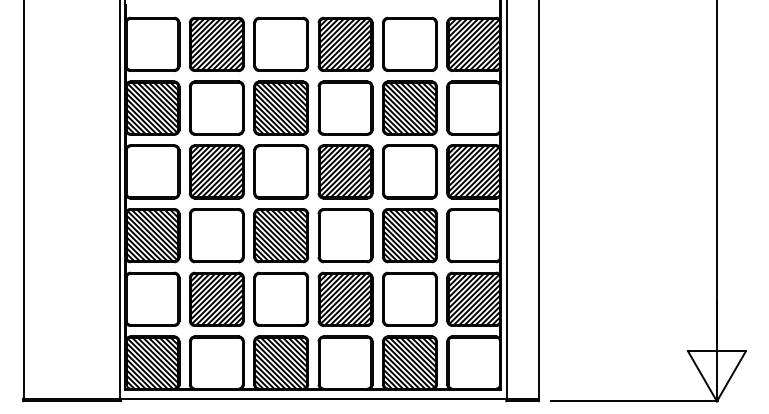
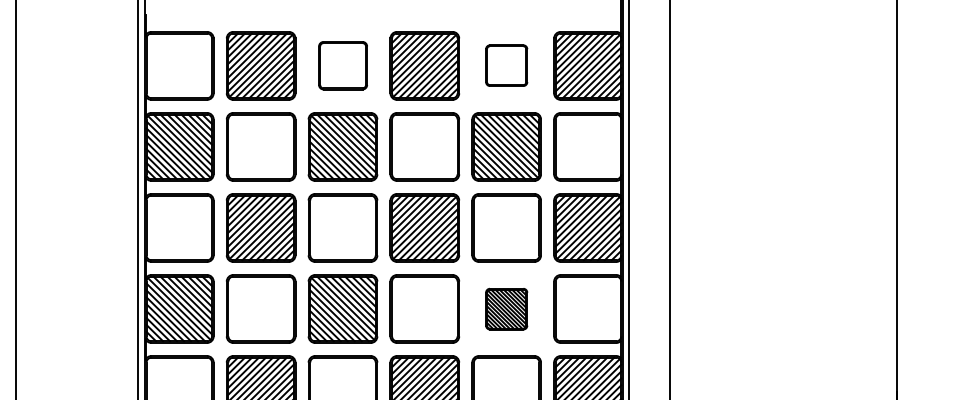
part: (281, 43) -> (343, 64), size x0.7
part: (409, 43) -> (506, 64), size x0.6
part: (409, 235) -> (506, 308), size x0.6

